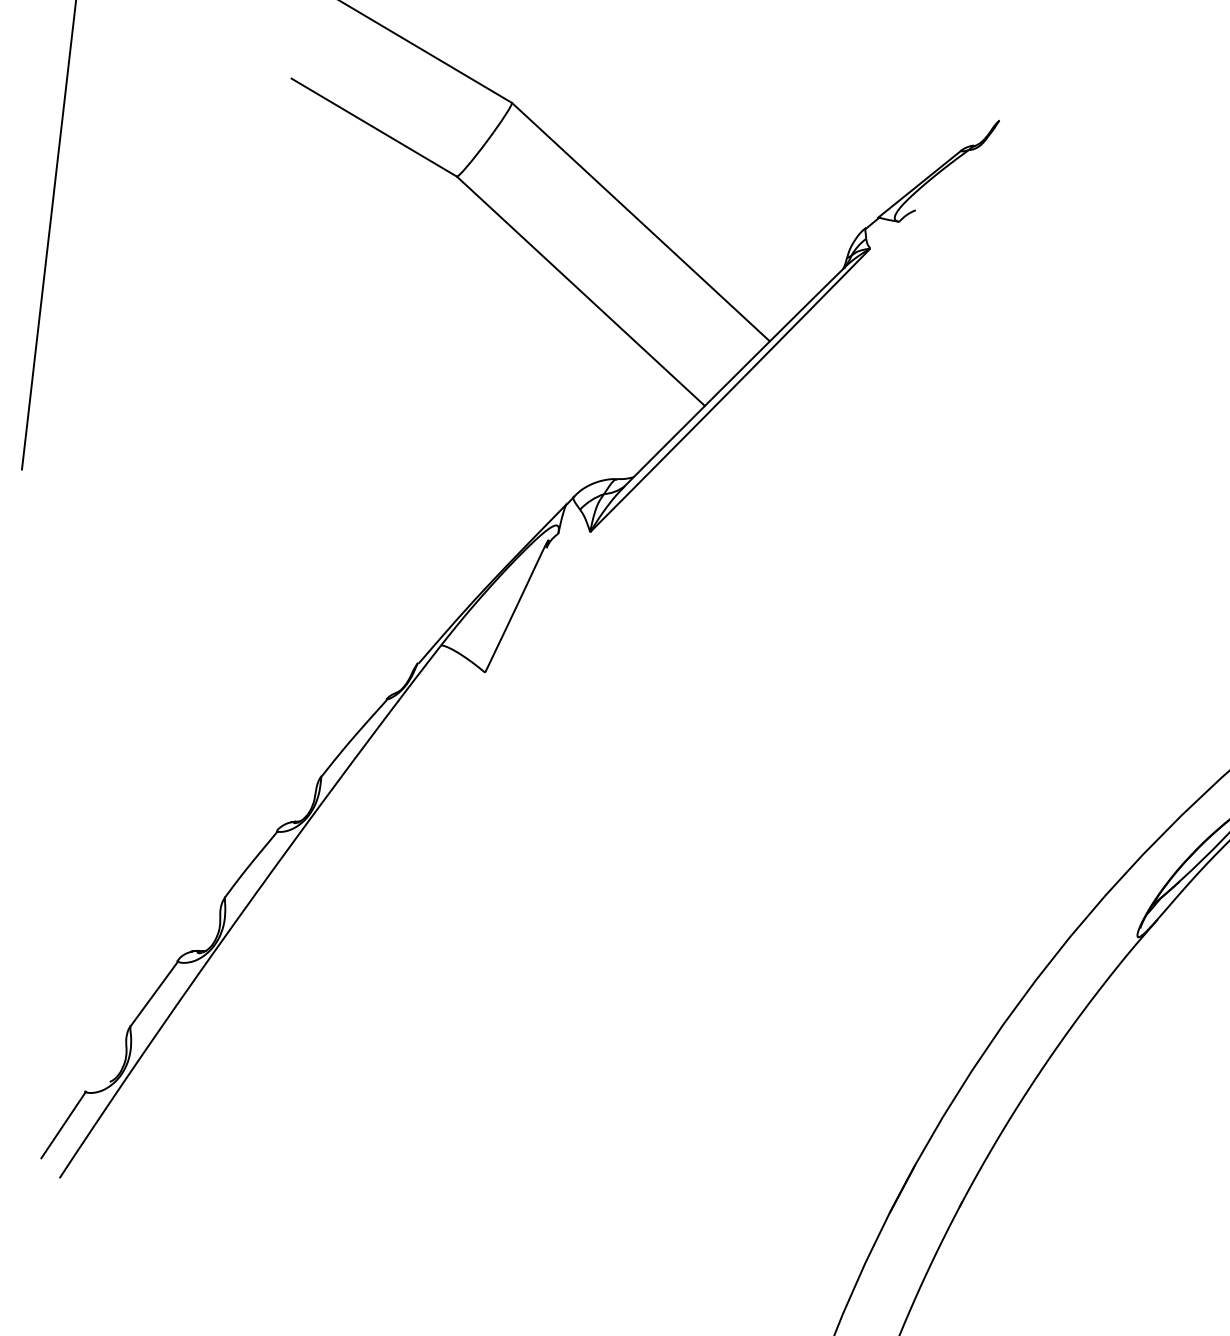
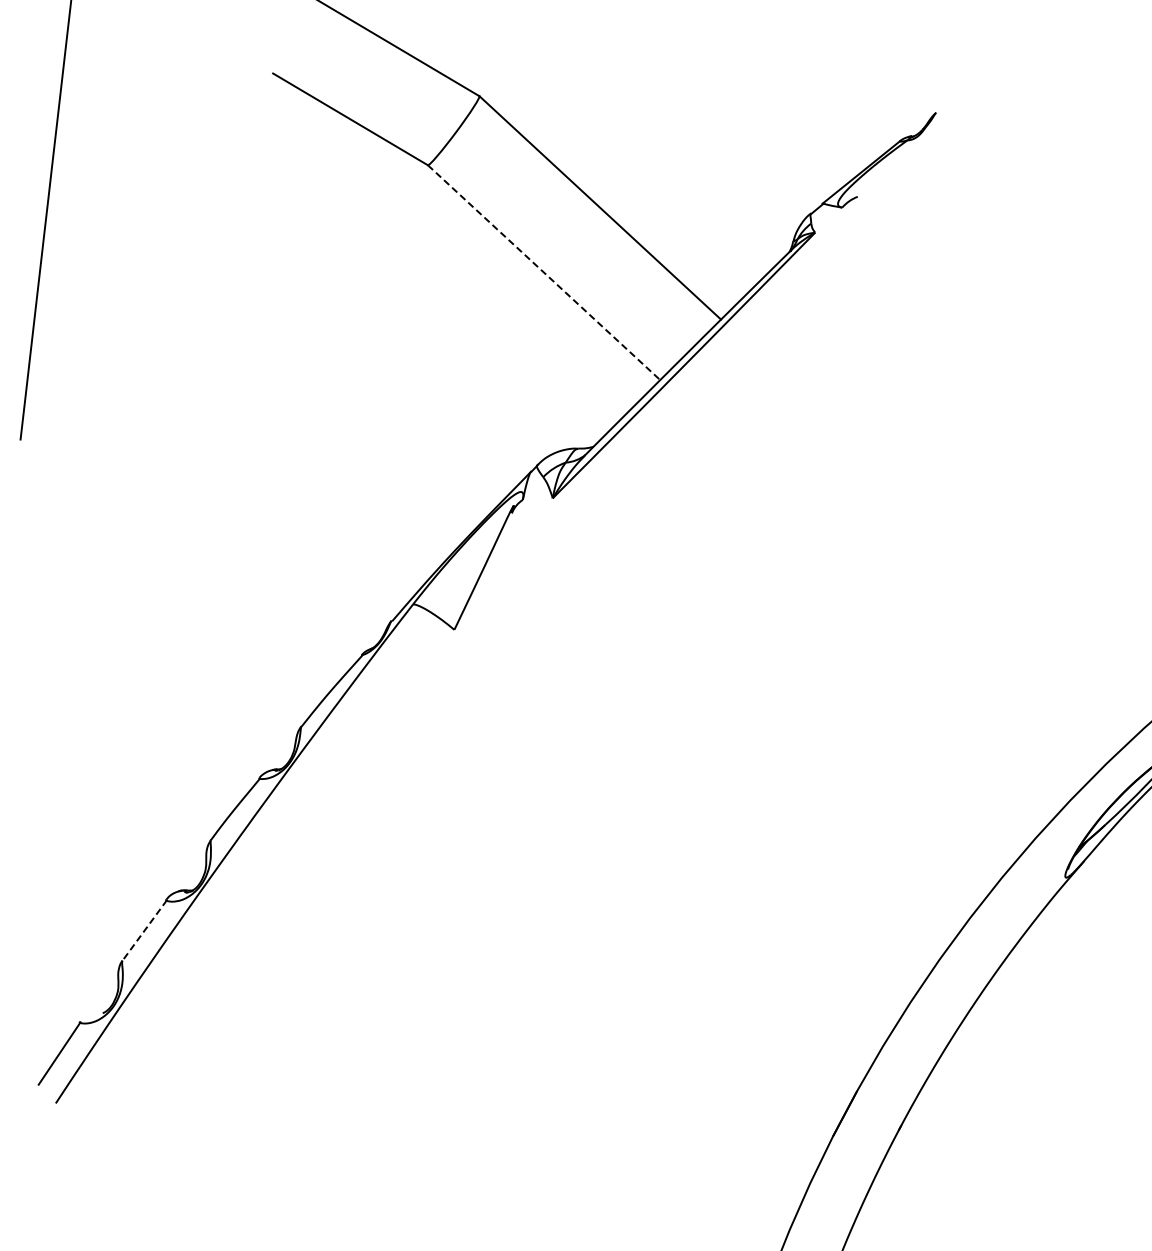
line: (581, 292) -> (544, 273), solid -> dashed
line: (154, 993) -> (144, 930), solid -> dashed

